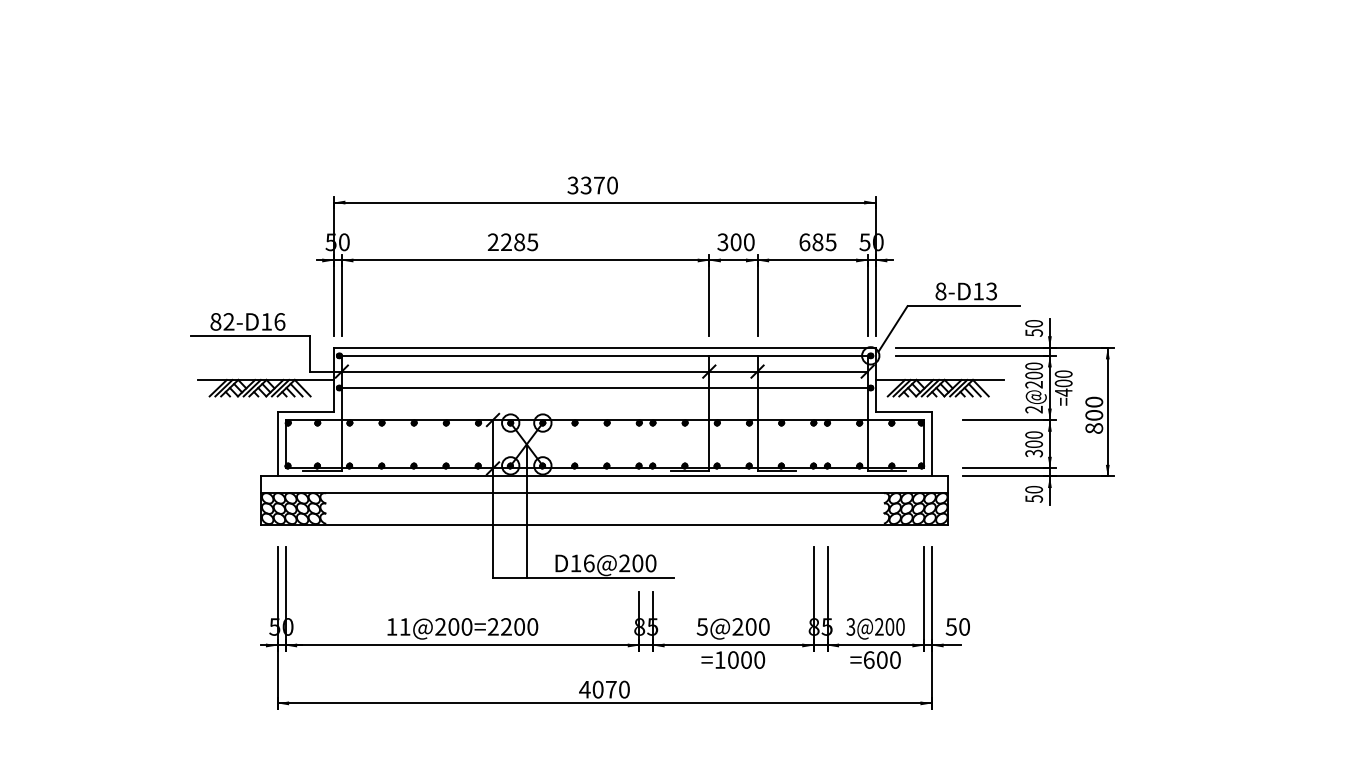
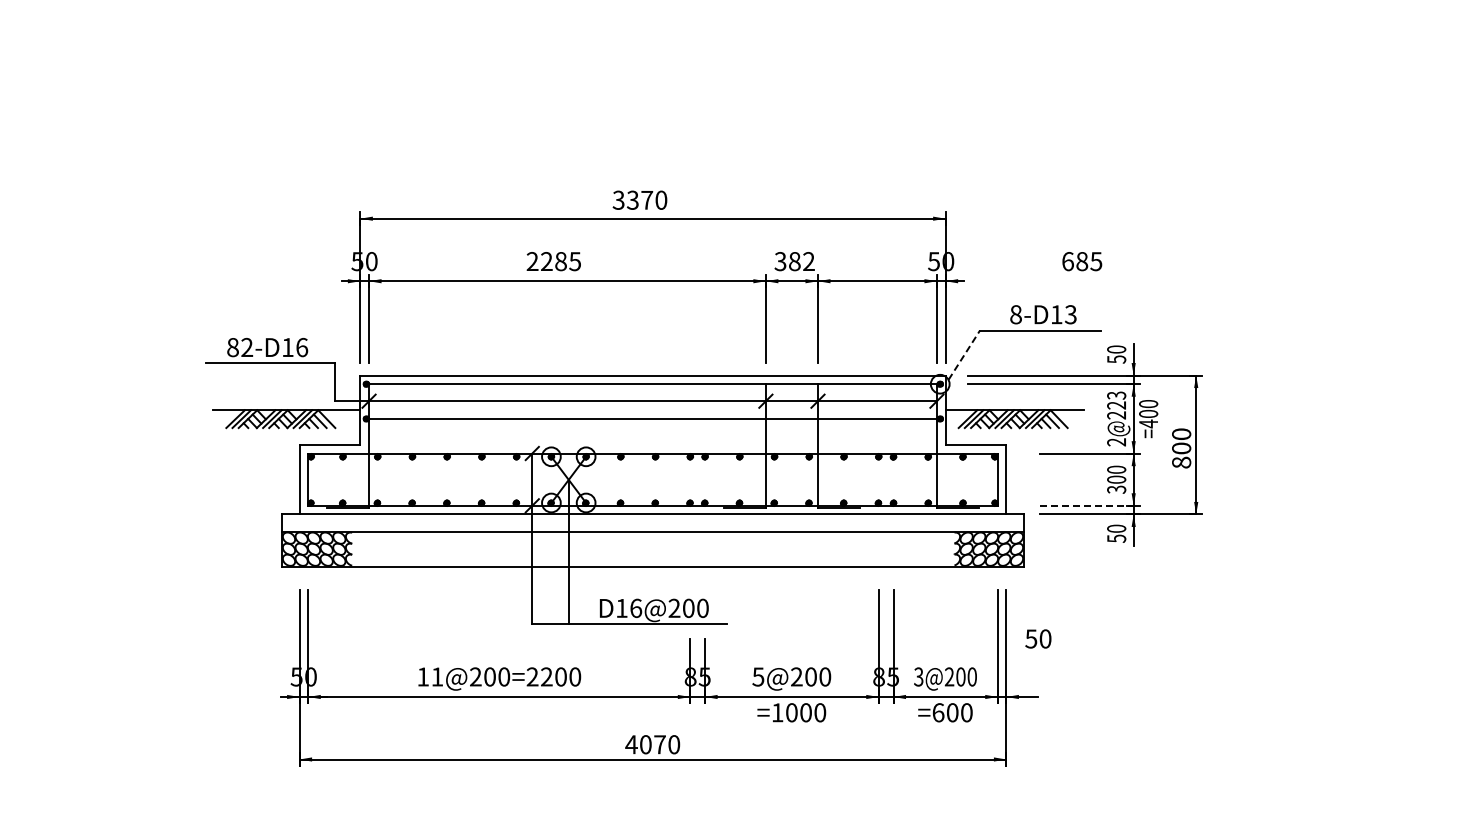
text: (742, 242) -> (801, 261), 300 -> 382
text: (818, 242) -> (1082, 261), moved
line: (893, 328) -> (964, 354), solid -> dashed
text: (1033, 370) -> (1116, 400), 2@200 -> 2@223
line: (1006, 468) -> (1086, 505), solid -> dashed
text: (958, 626) -> (1038, 638), moved

